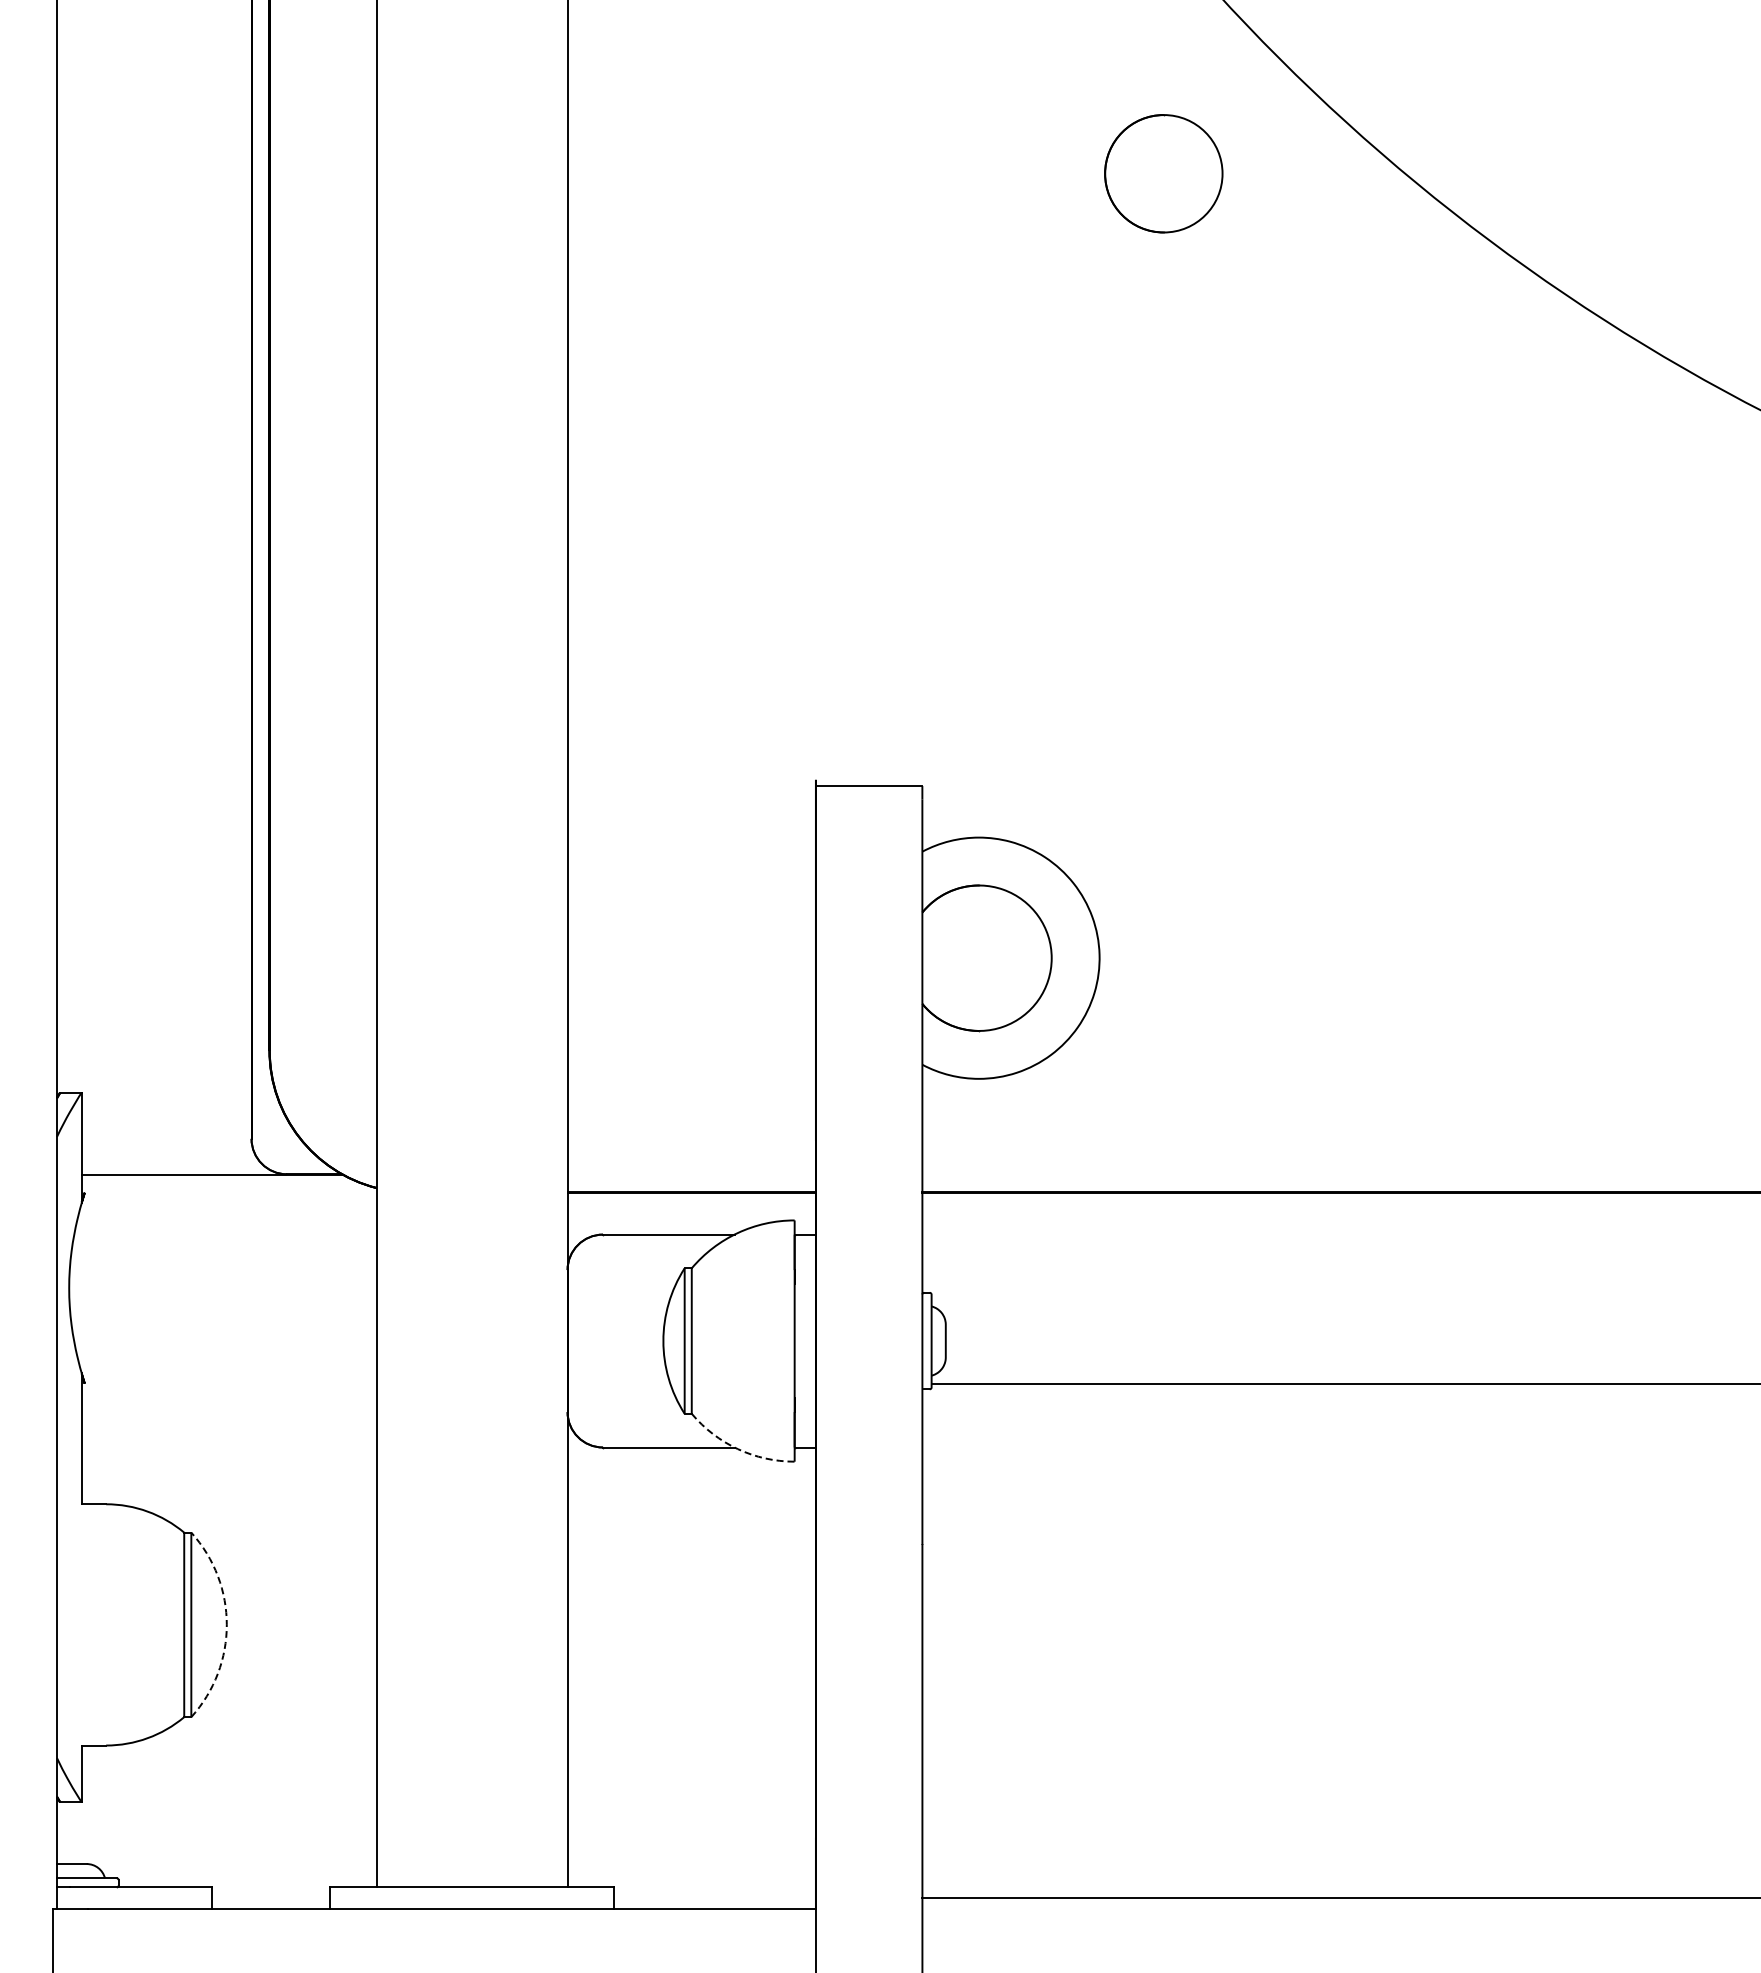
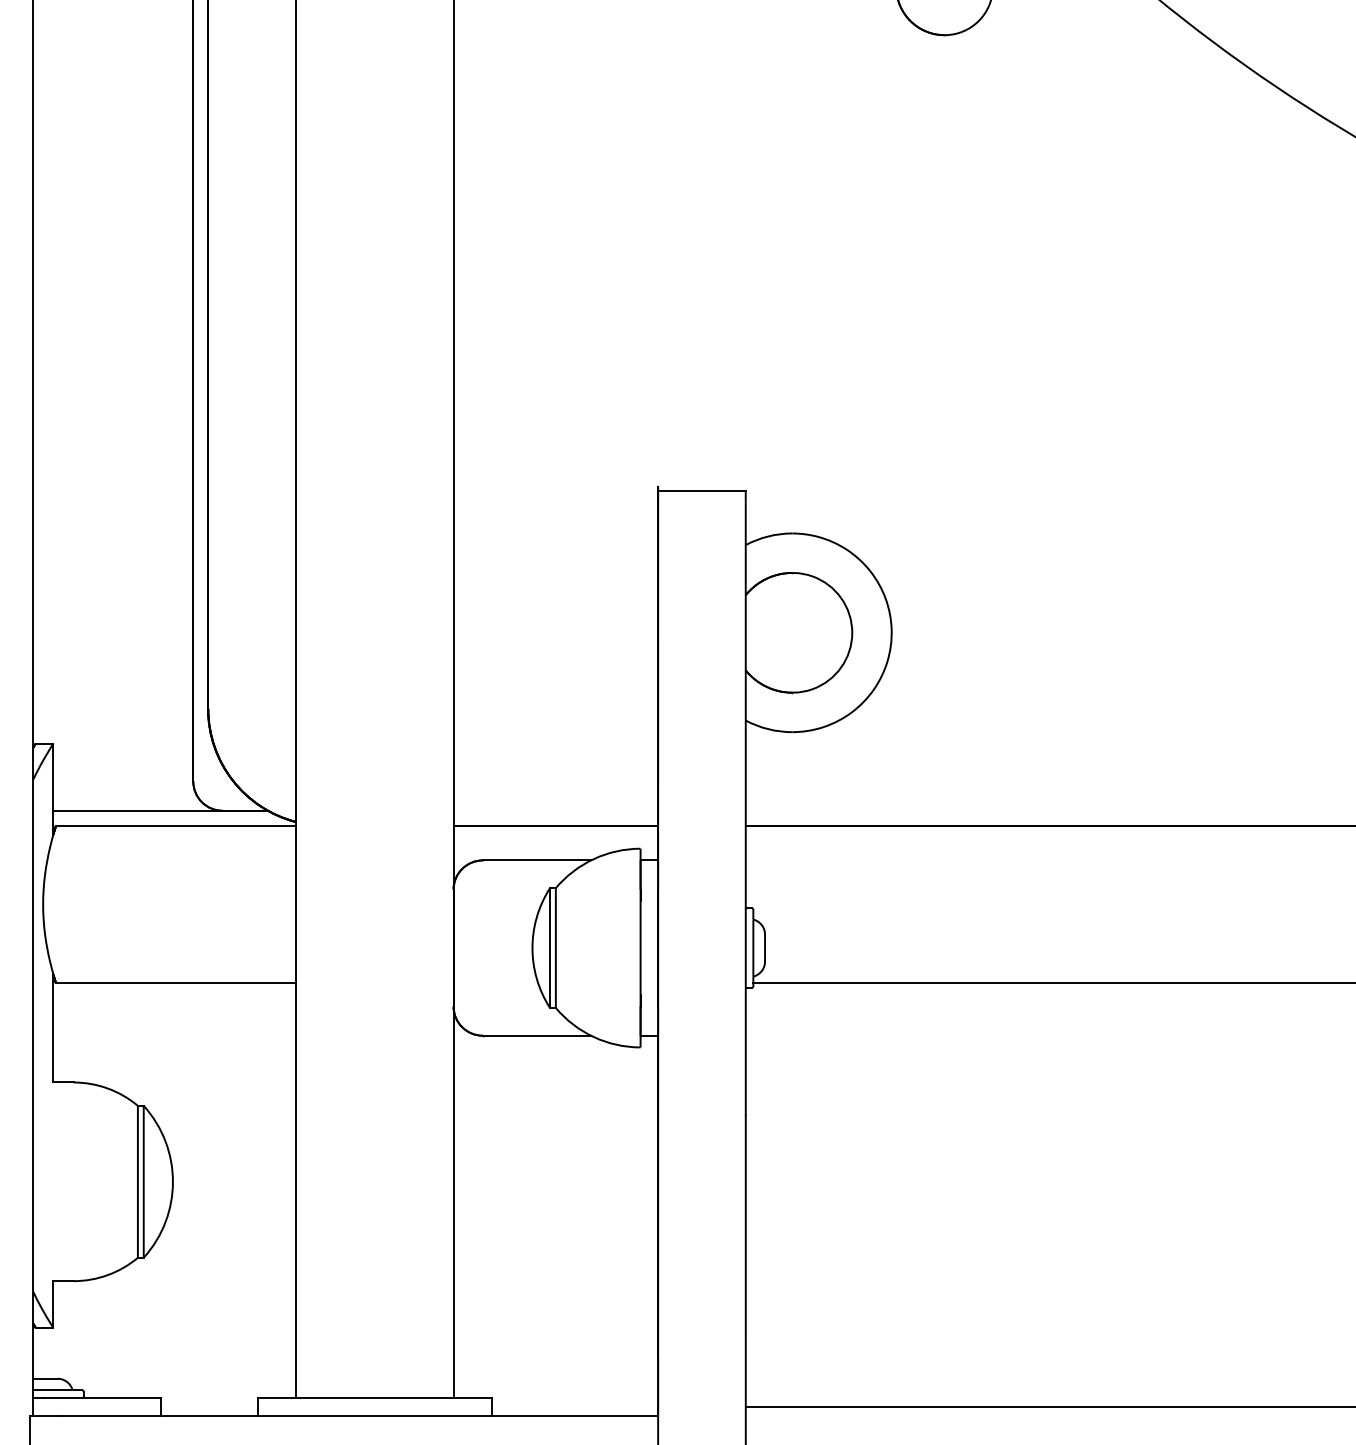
line: (230, 1192) -> (175, 825), added
line: (230, 1383) -> (175, 983), added
arc: (737, 1449) -> (593, 1037), dashed -> solid
arc: (226, 1624) -> (172, 1181), dashed -> solid

